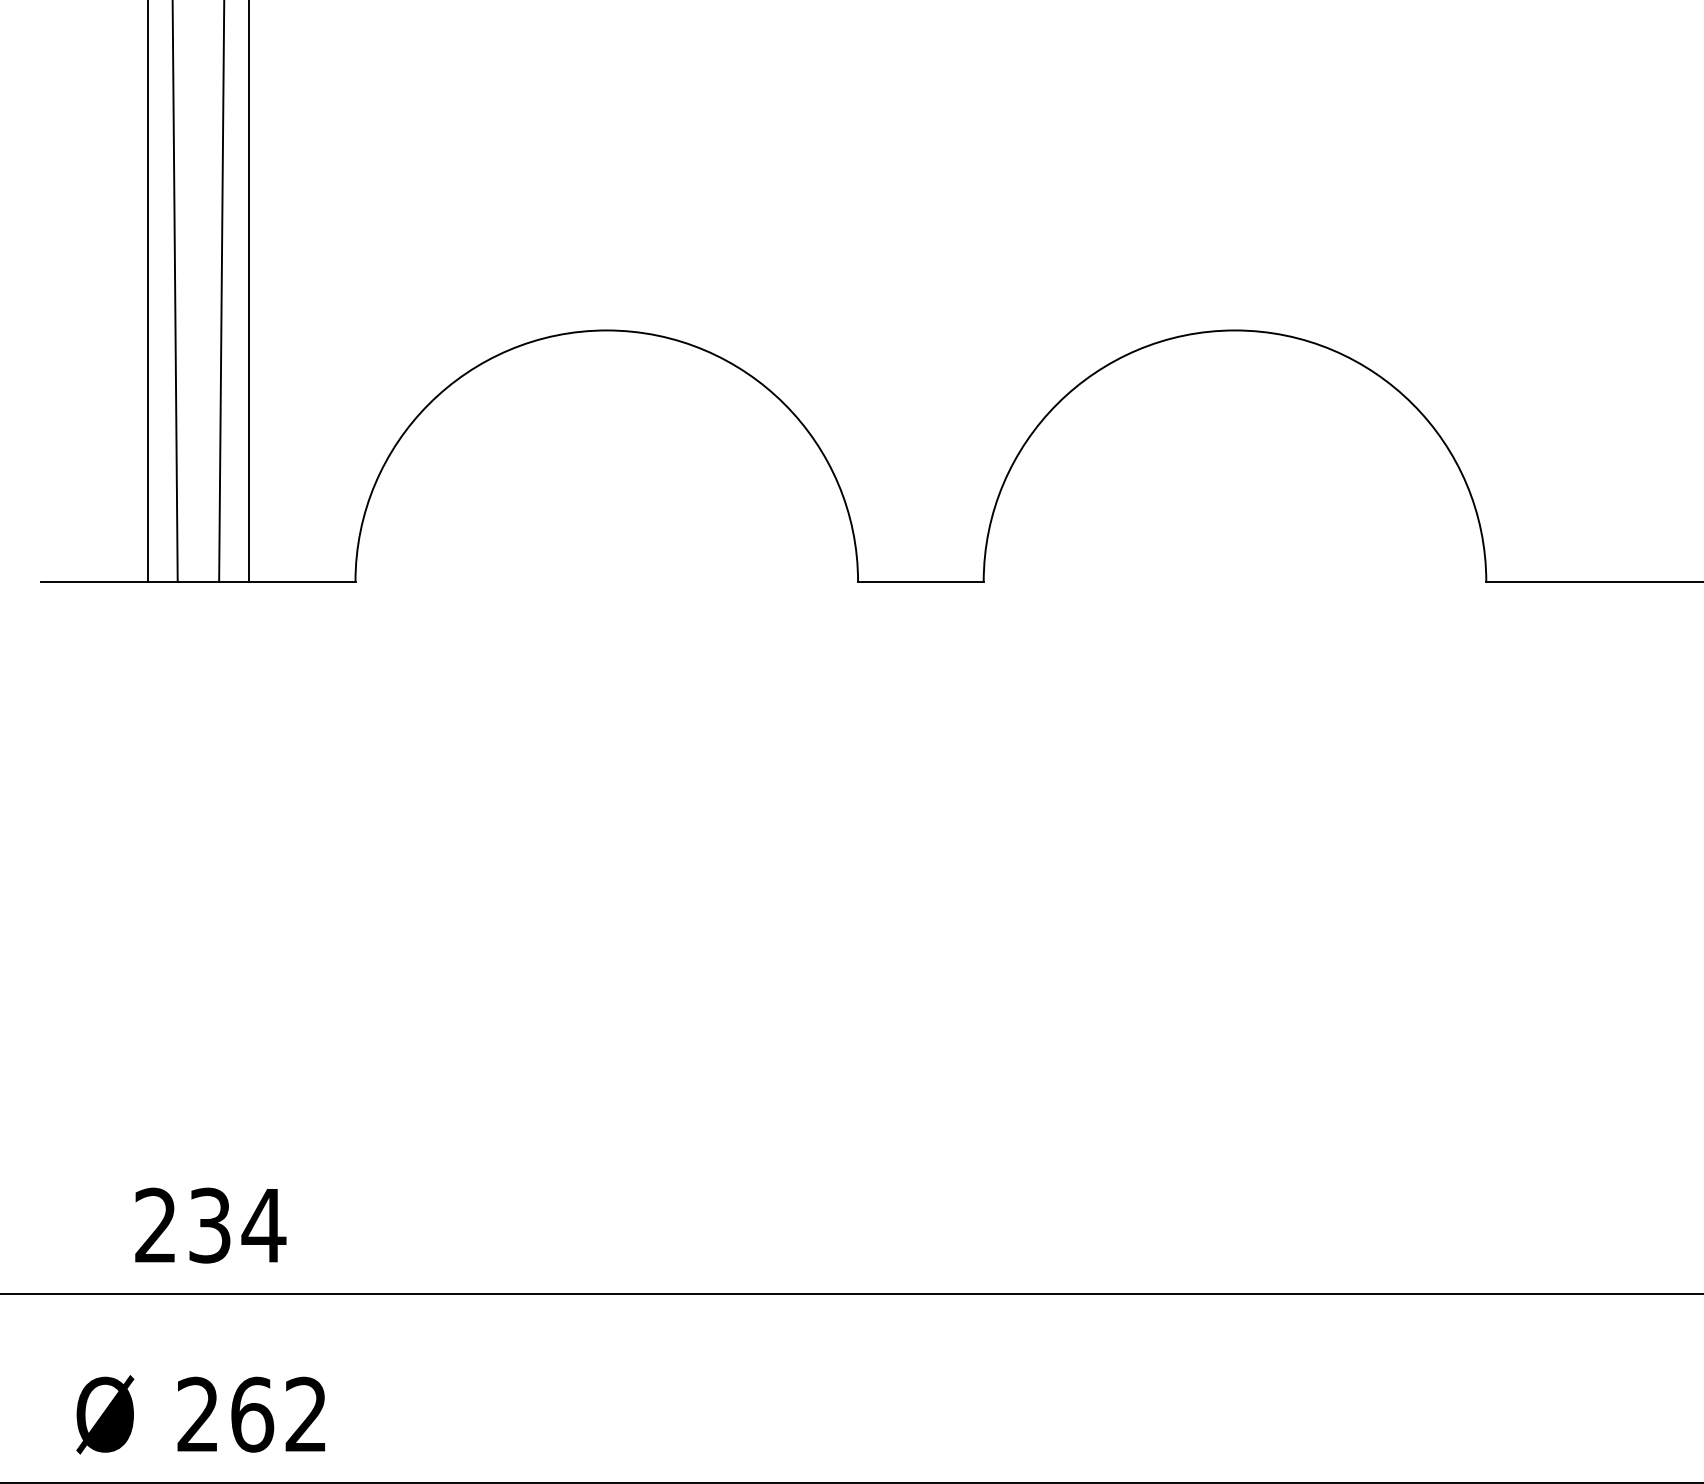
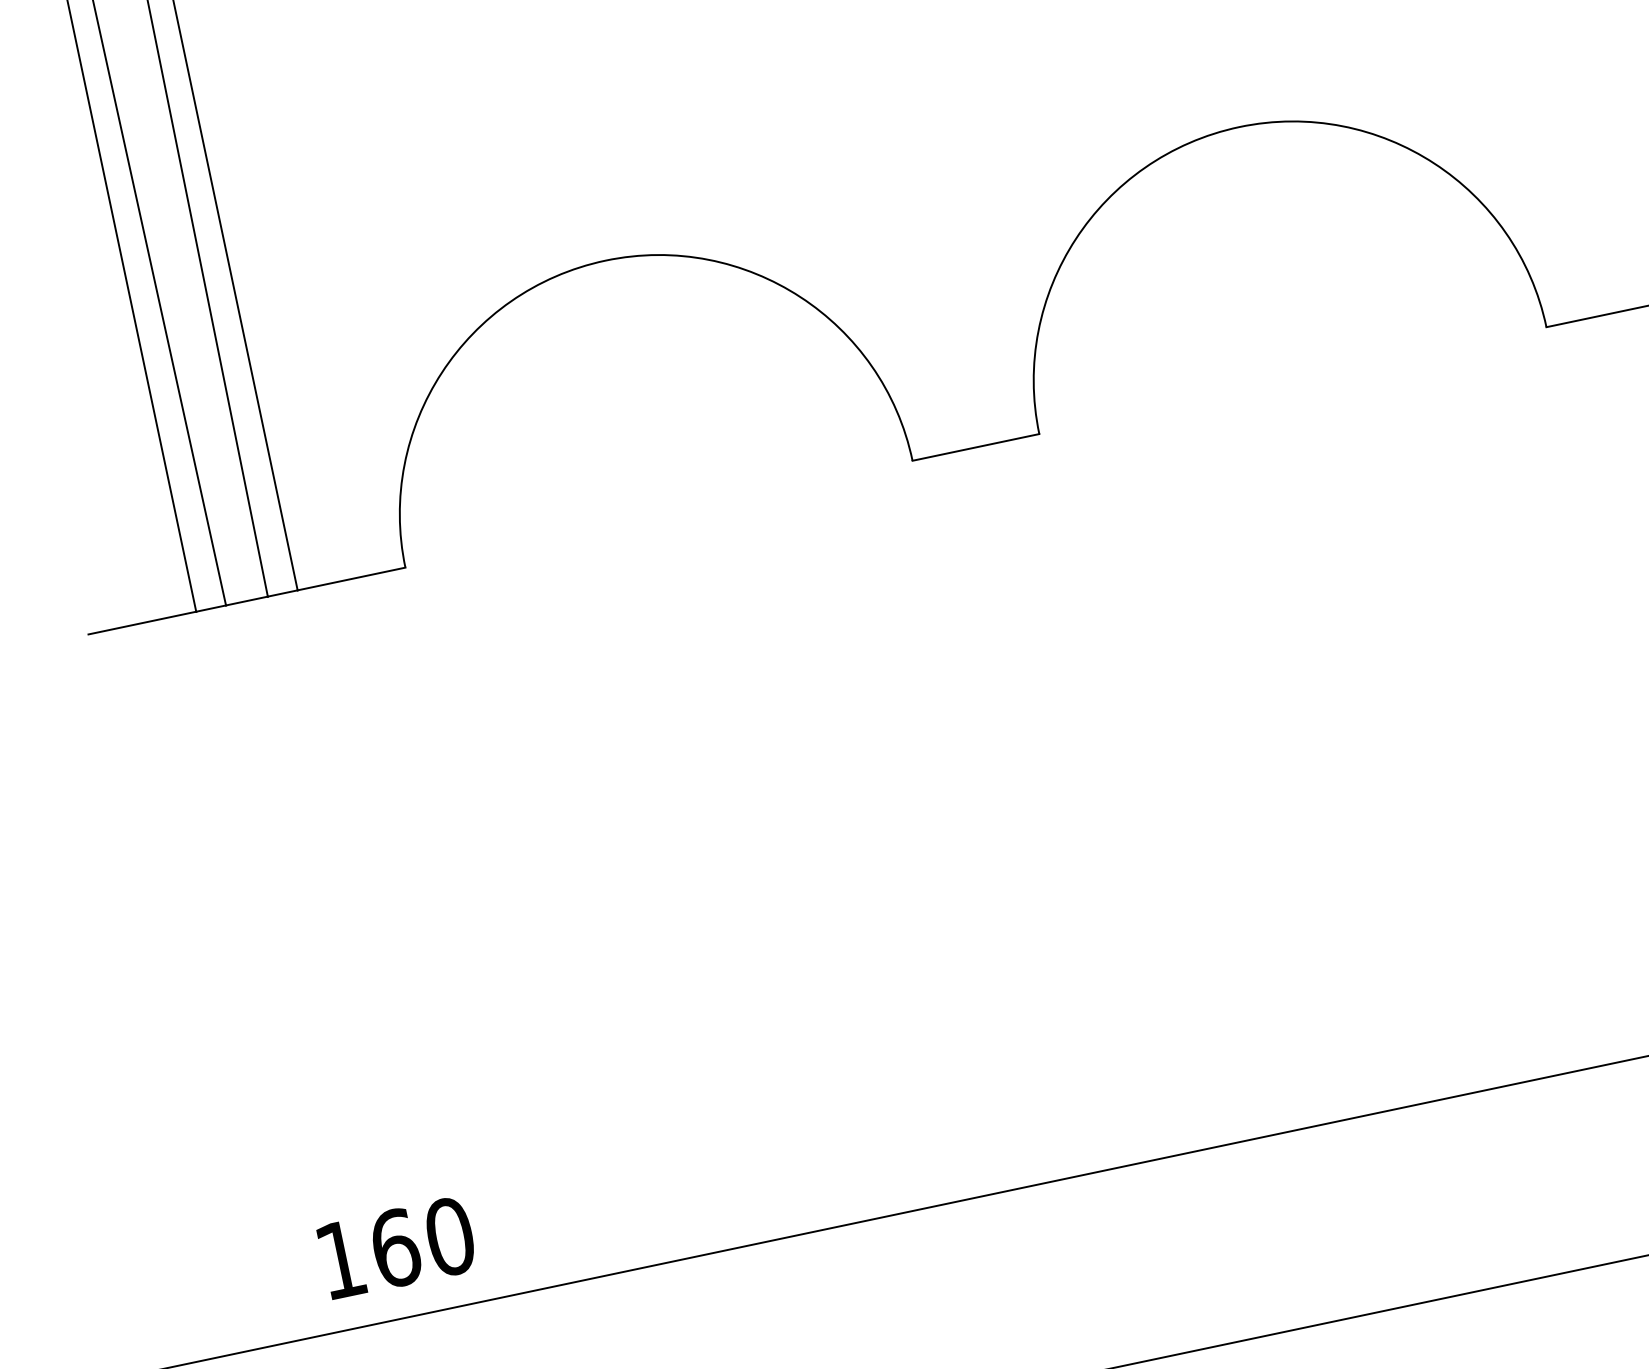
text: (210, 1225) -> (396, 1248), 234 -> 160

